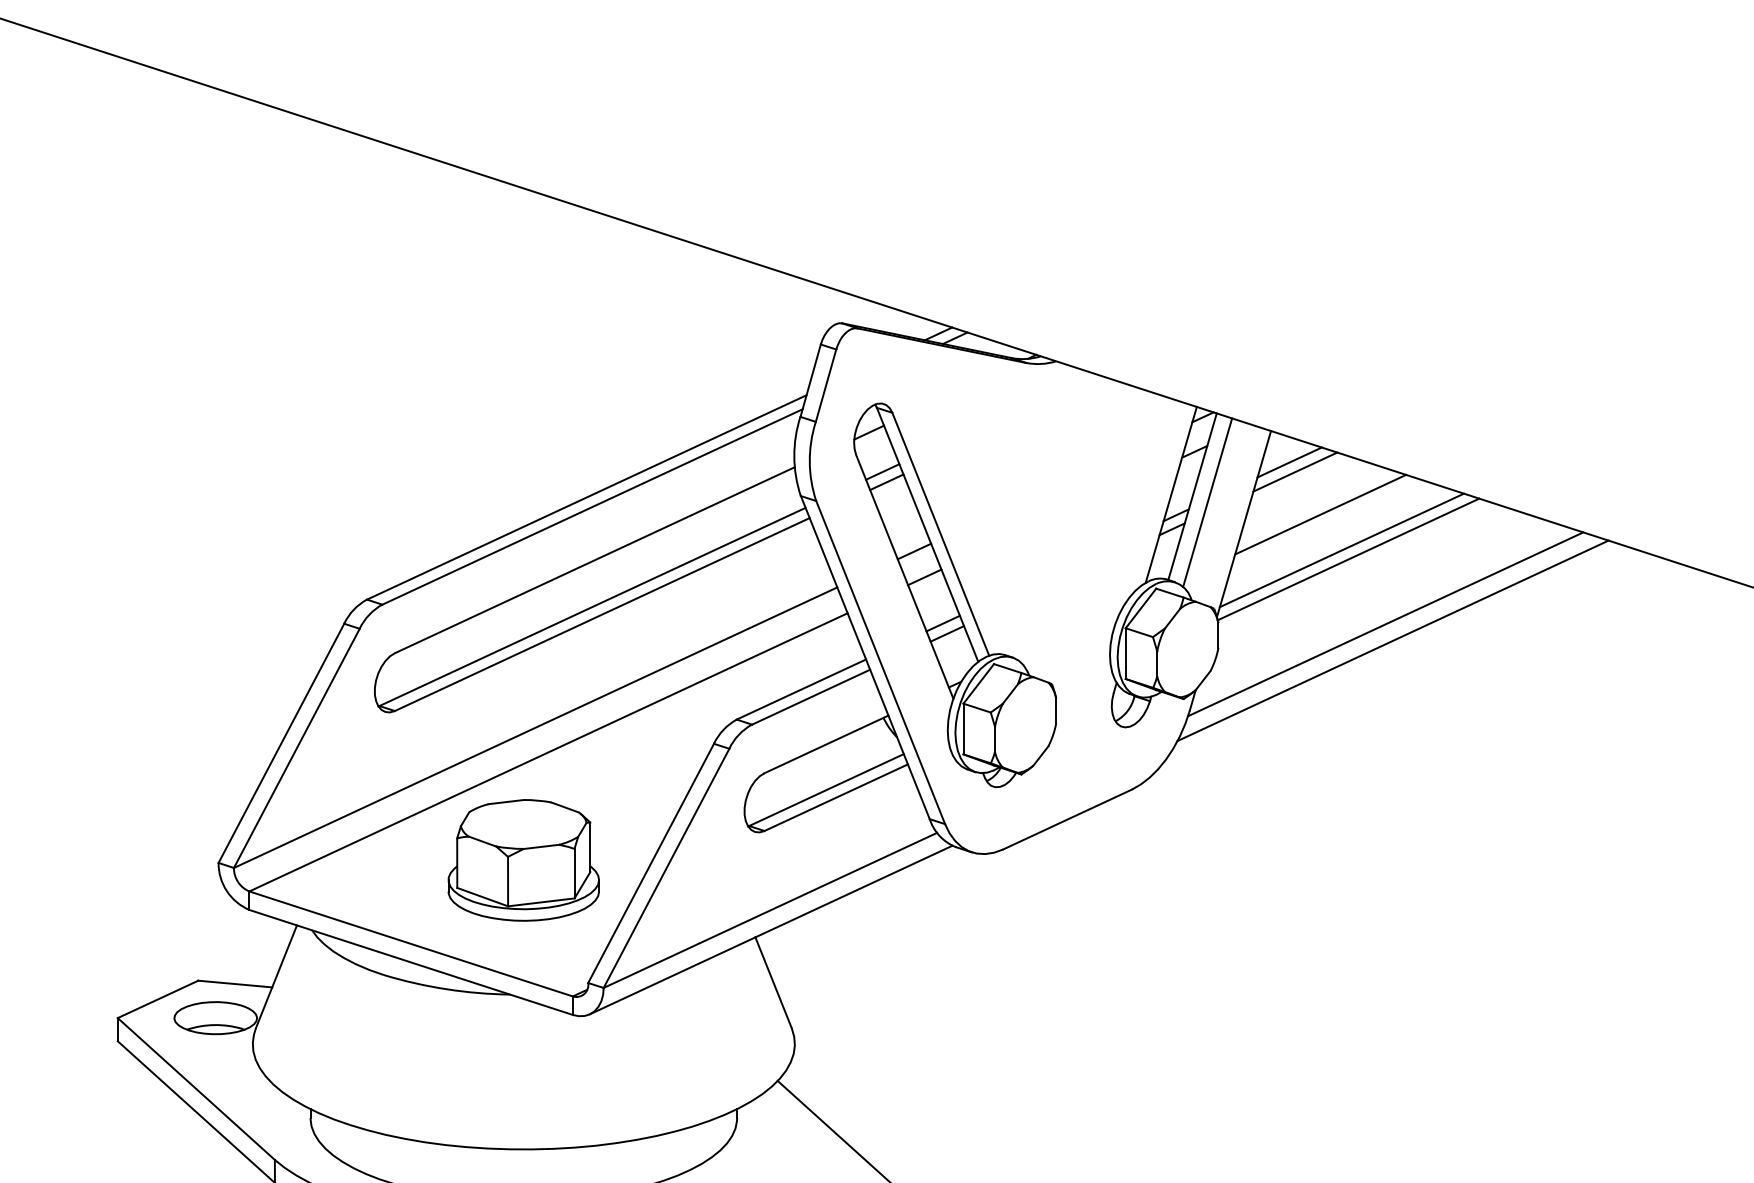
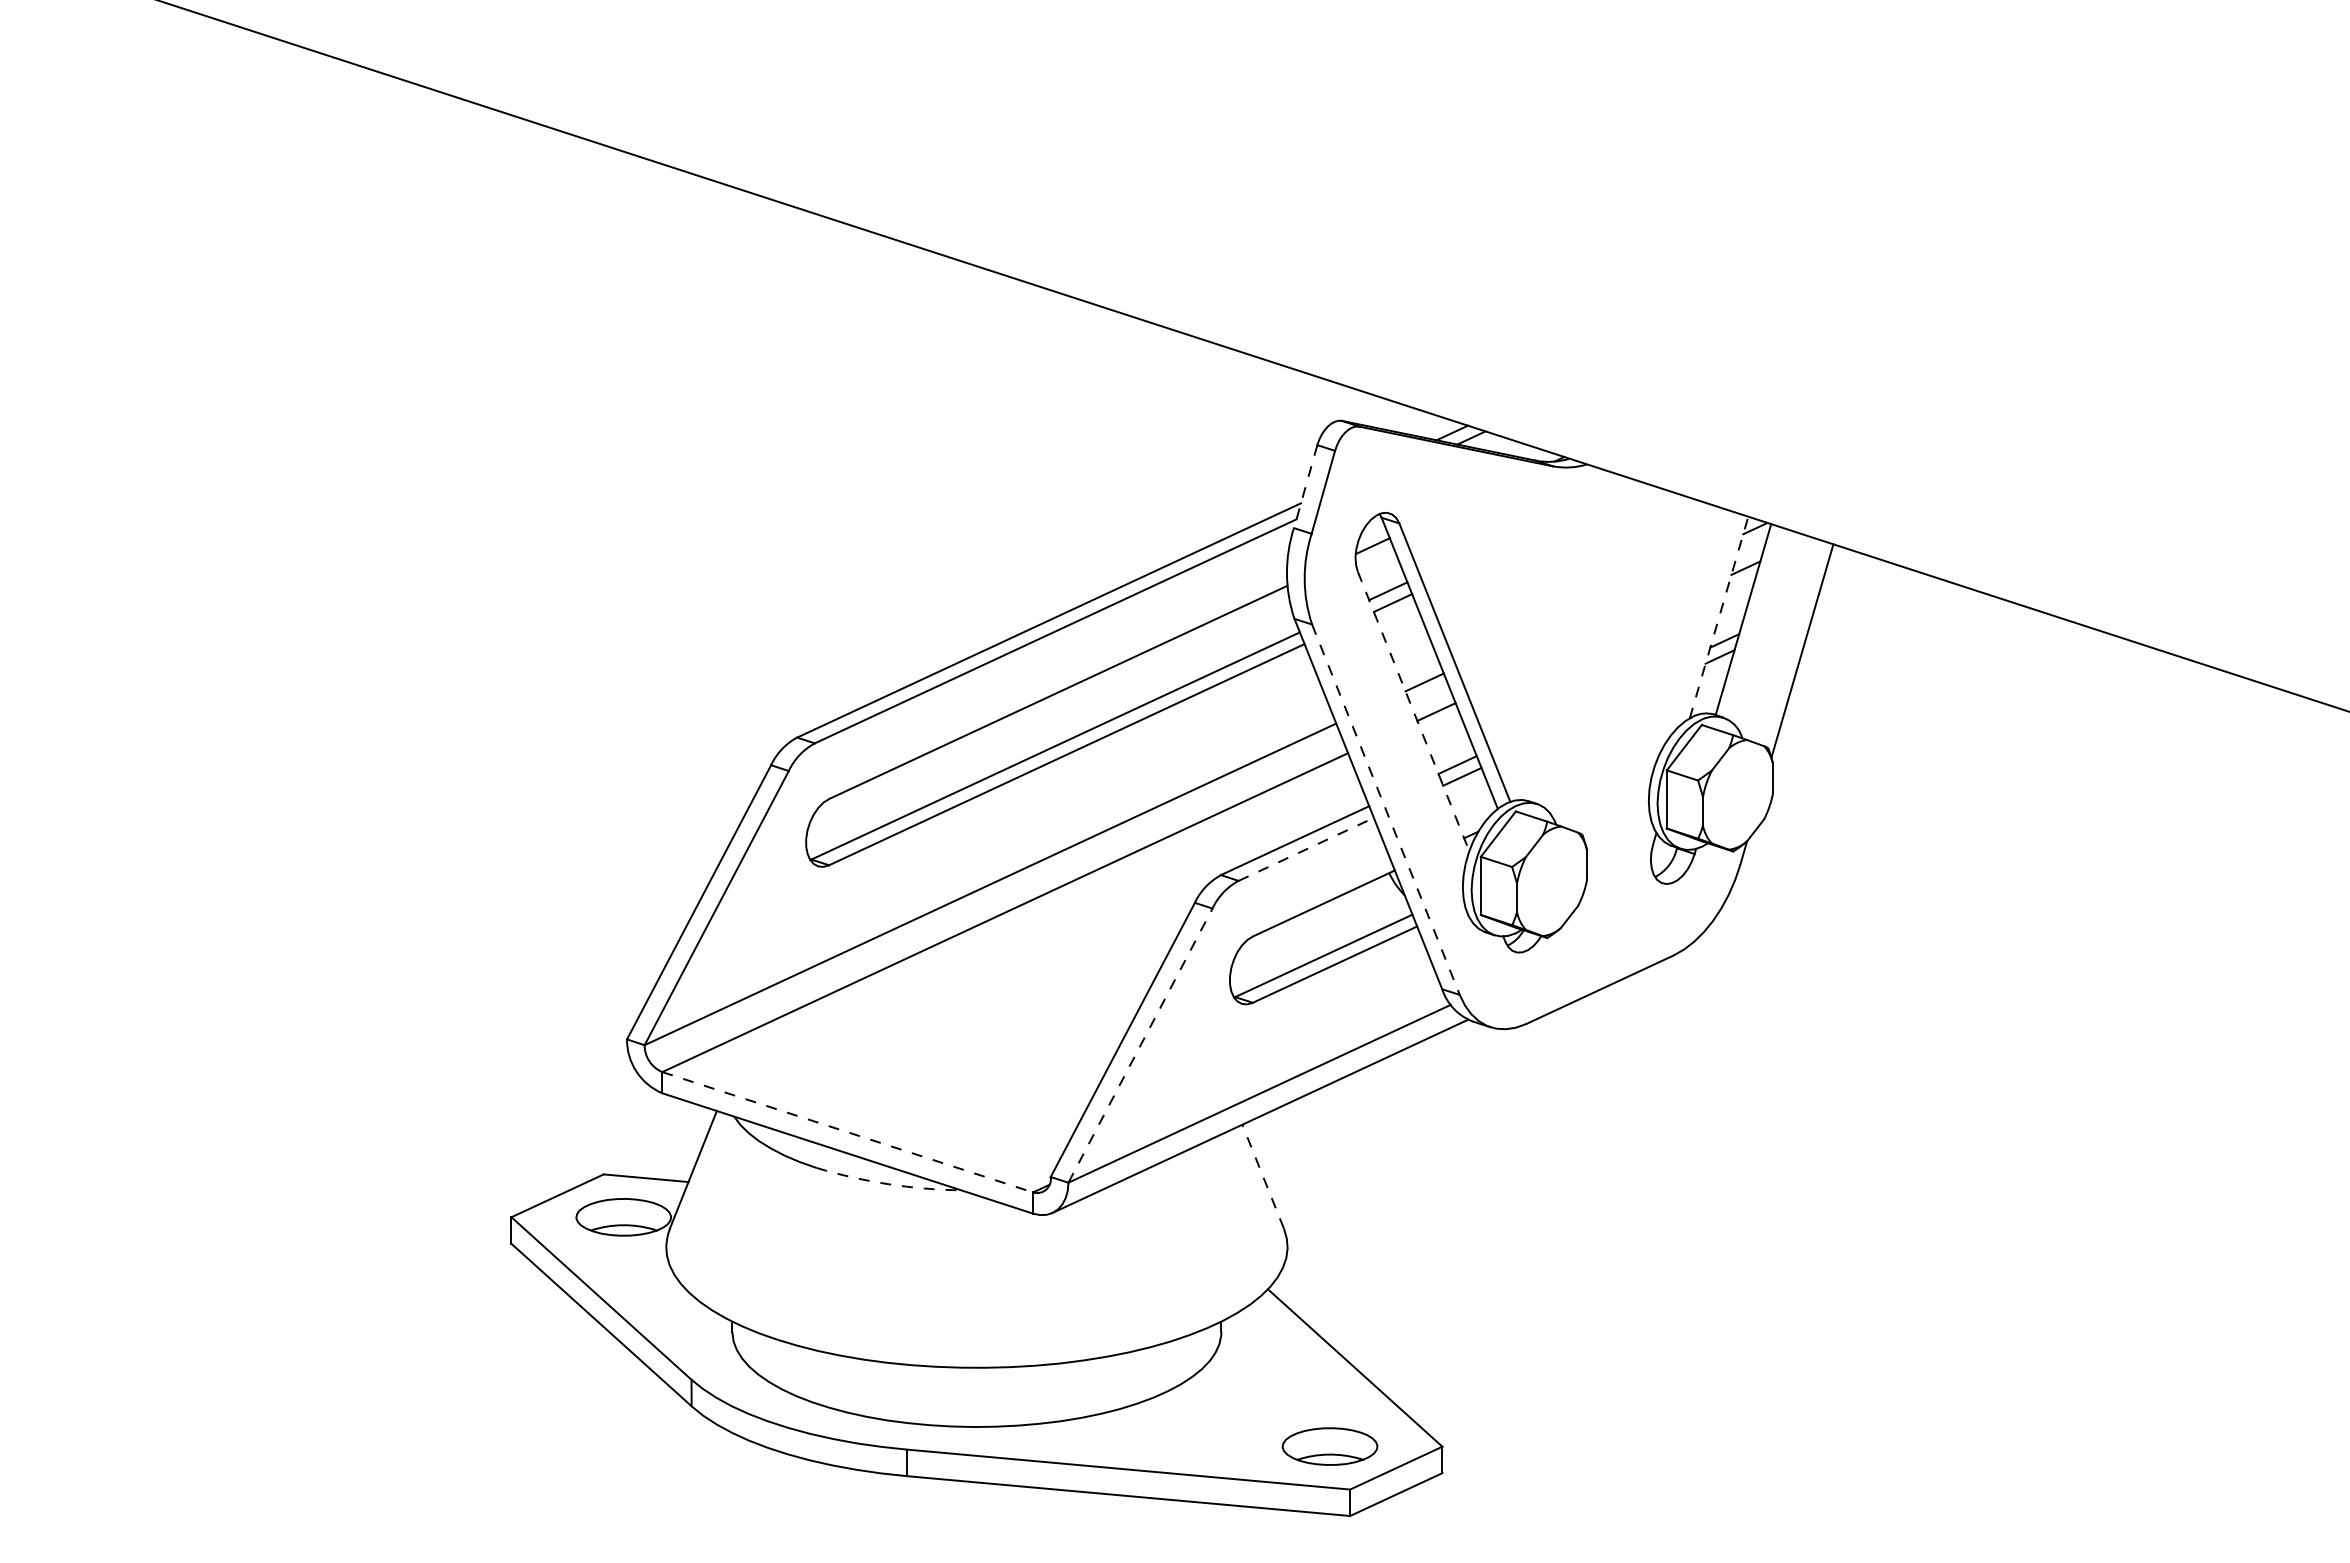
line: (810, 381) -> (1305, 487), solid -> dashed
line: (1289, 462) -> (1854, 580), removed
line: (1295, 472) -> (1861, 591), removed
line: (1171, 494) -> (1719, 617), solid -> dashed
line: (1207, 502) -> (1760, 626), removed
line: (1320, 514) -> (1890, 639), removed
line: (1341, 550) -> (1914, 681), removed
line: (1348, 559) -> (1922, 691), removed
line: (904, 576) -> (1413, 711), solid -> dashed
line: (1385, 623) -> (1964, 765), removed
line: (1393, 640) -> (1973, 784), removed
line: (881, 663) -> (1386, 810), solid -> dashed
line: (811, 697) -> (1306, 849), solid -> dashed
part: (523, 860) -> (976, 1036), removed
line: (666, 868) -> (1140, 1045), solid -> dashed
line: (410, 944) -> (847, 1132), solid -> dashed
line: (773, 982) -> (1263, 1176), solid -> dashed
arc: (446, 989) -> (888, 1184), solid -> dashed

